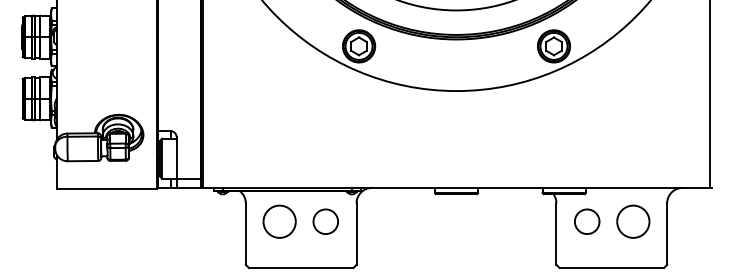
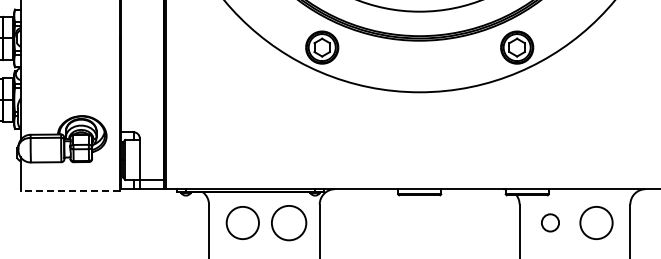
line: (107, 189) -> (70, 190), solid -> dashed
circle: (325, 221) -> (288, 222), size x1.4
circle: (587, 221) -> (550, 222), size x0.7

